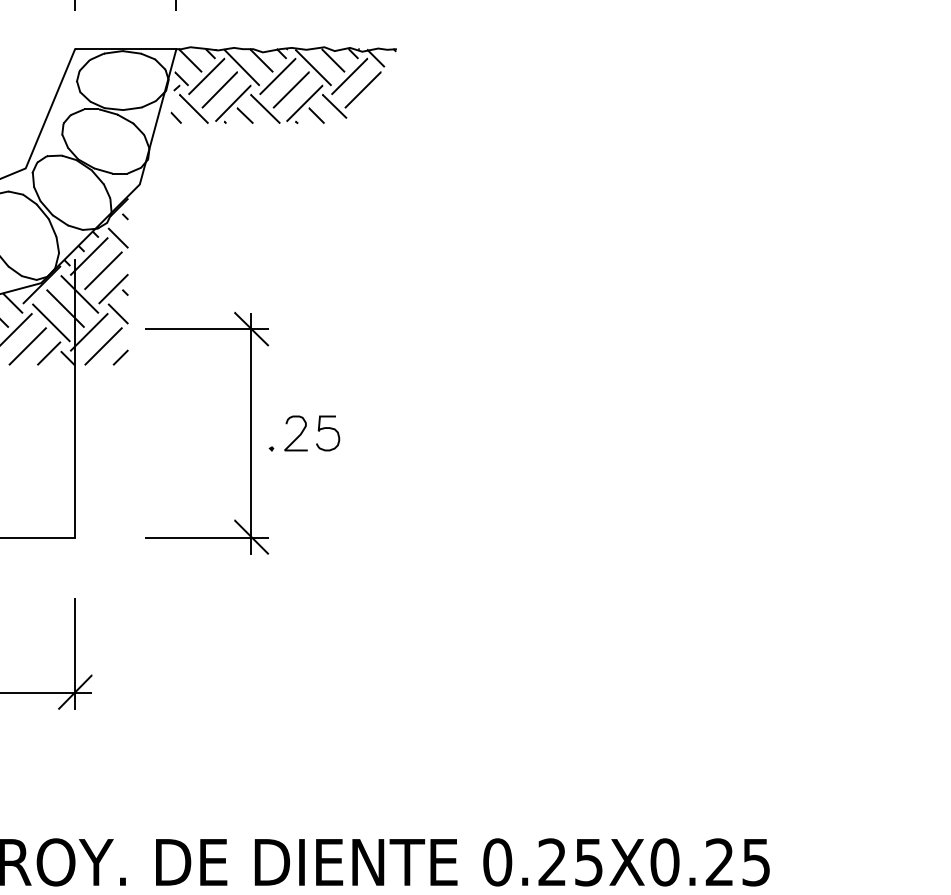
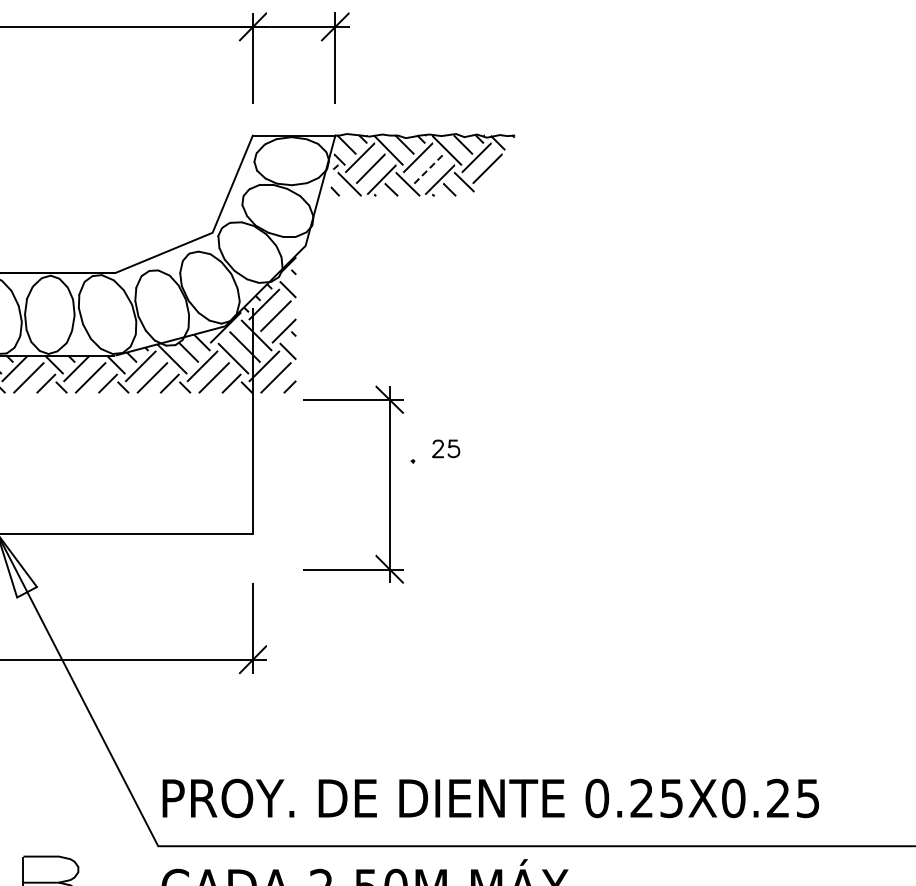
line: (291, 89) -> (429, 168), solid -> dashed
part: (251, 433) -> (389, 484), moved
part: (311, 433) -> (445, 448), size x0.6

